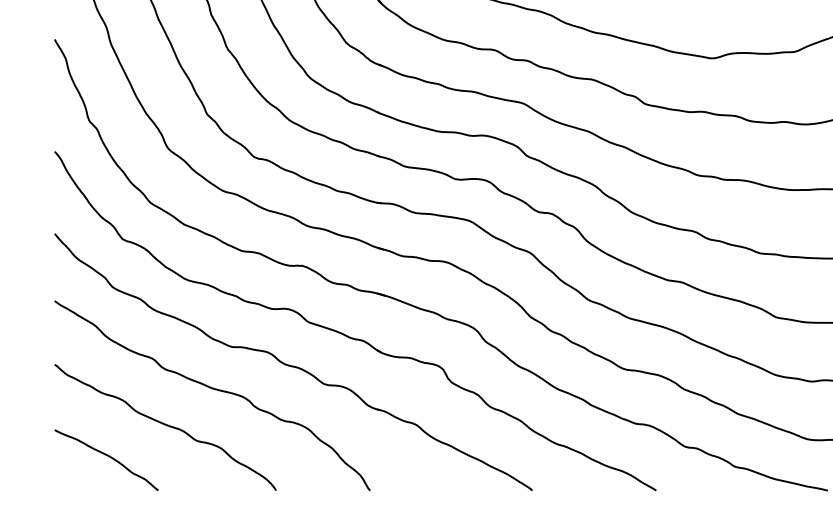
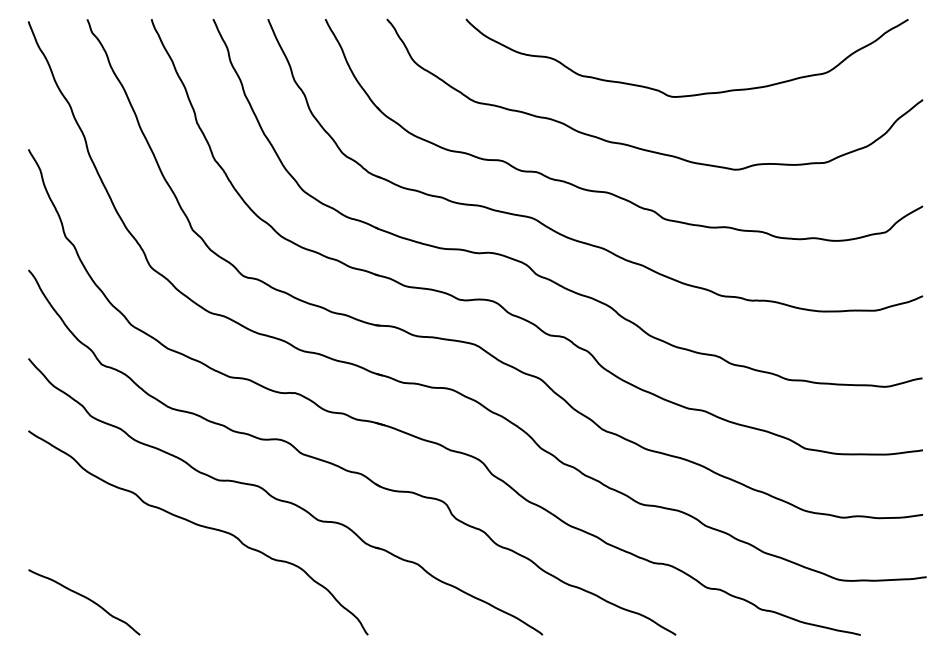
curve: (166, 425) -> (148, 565), removed

